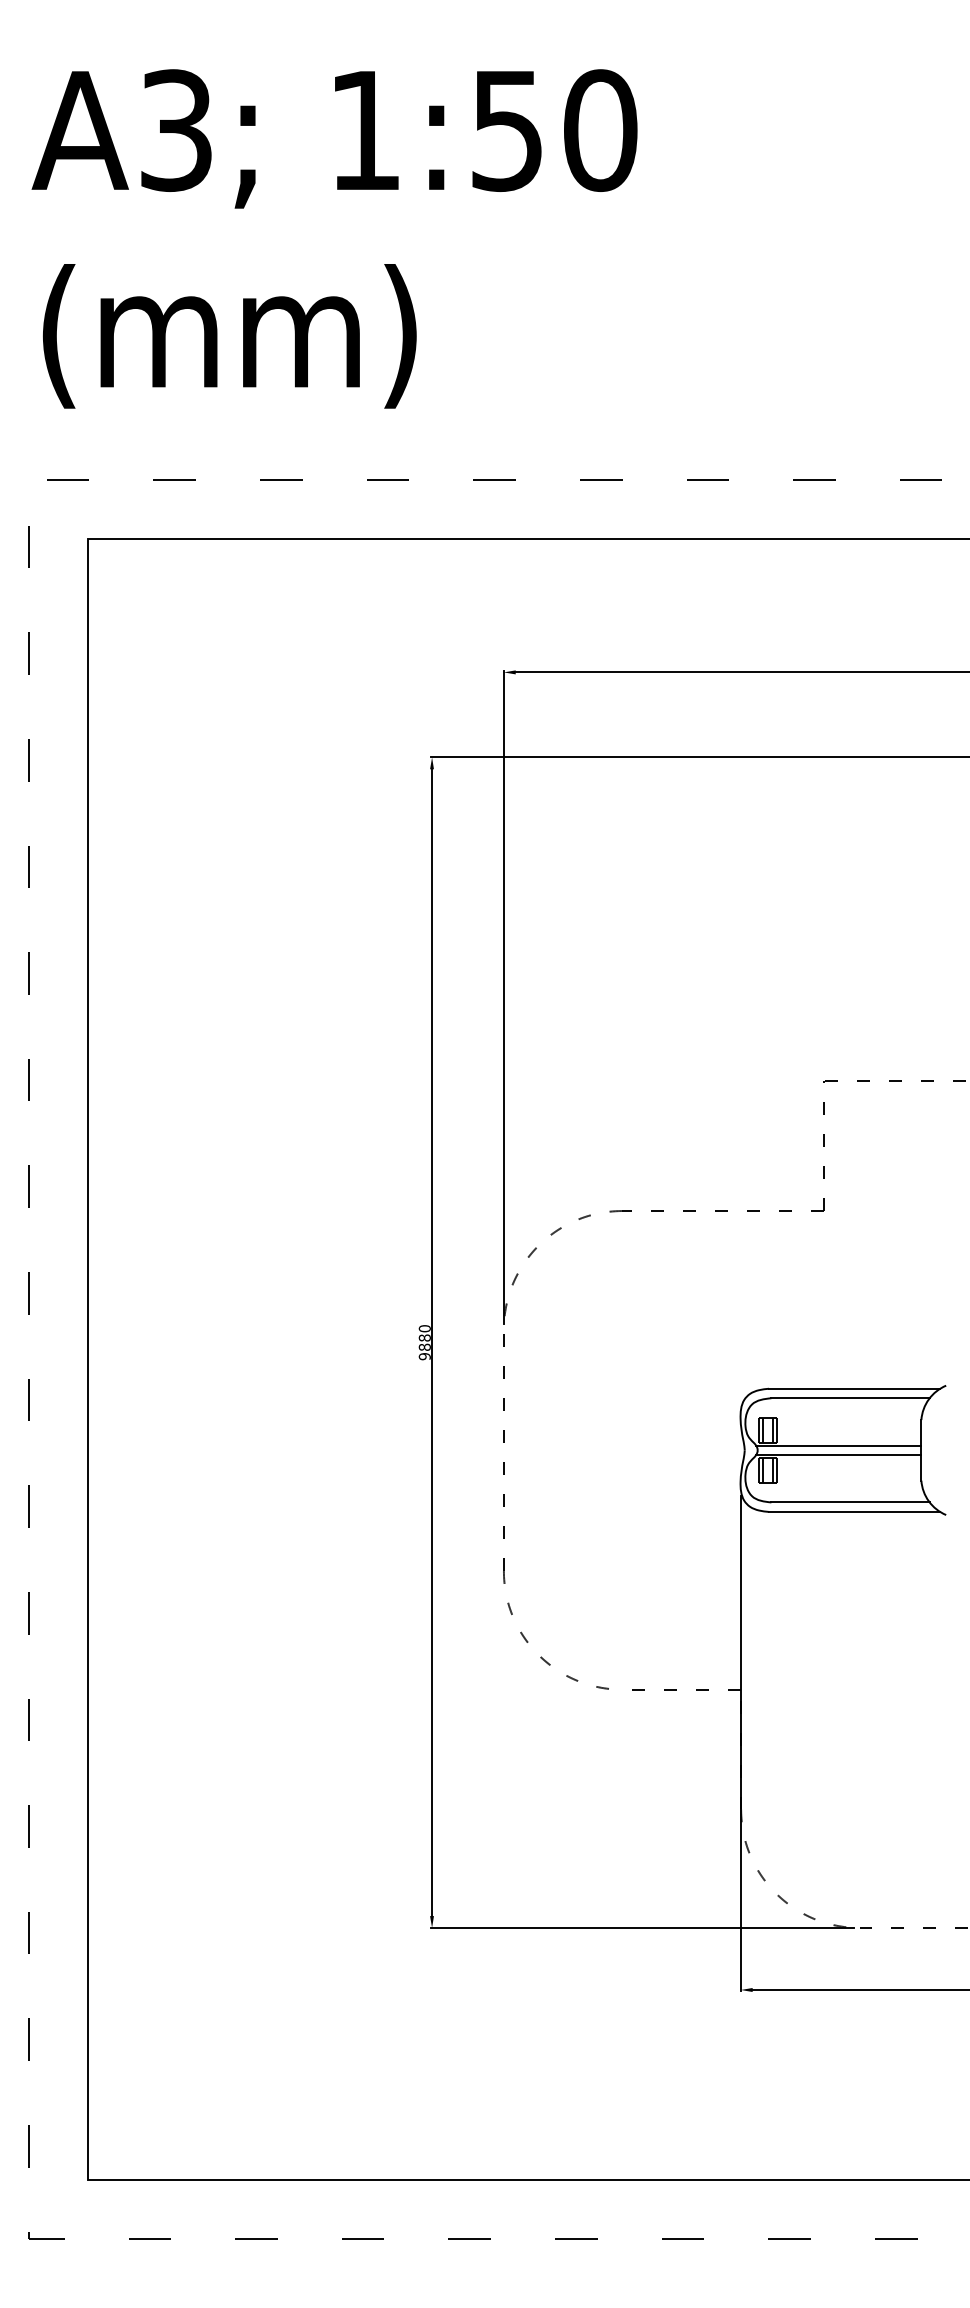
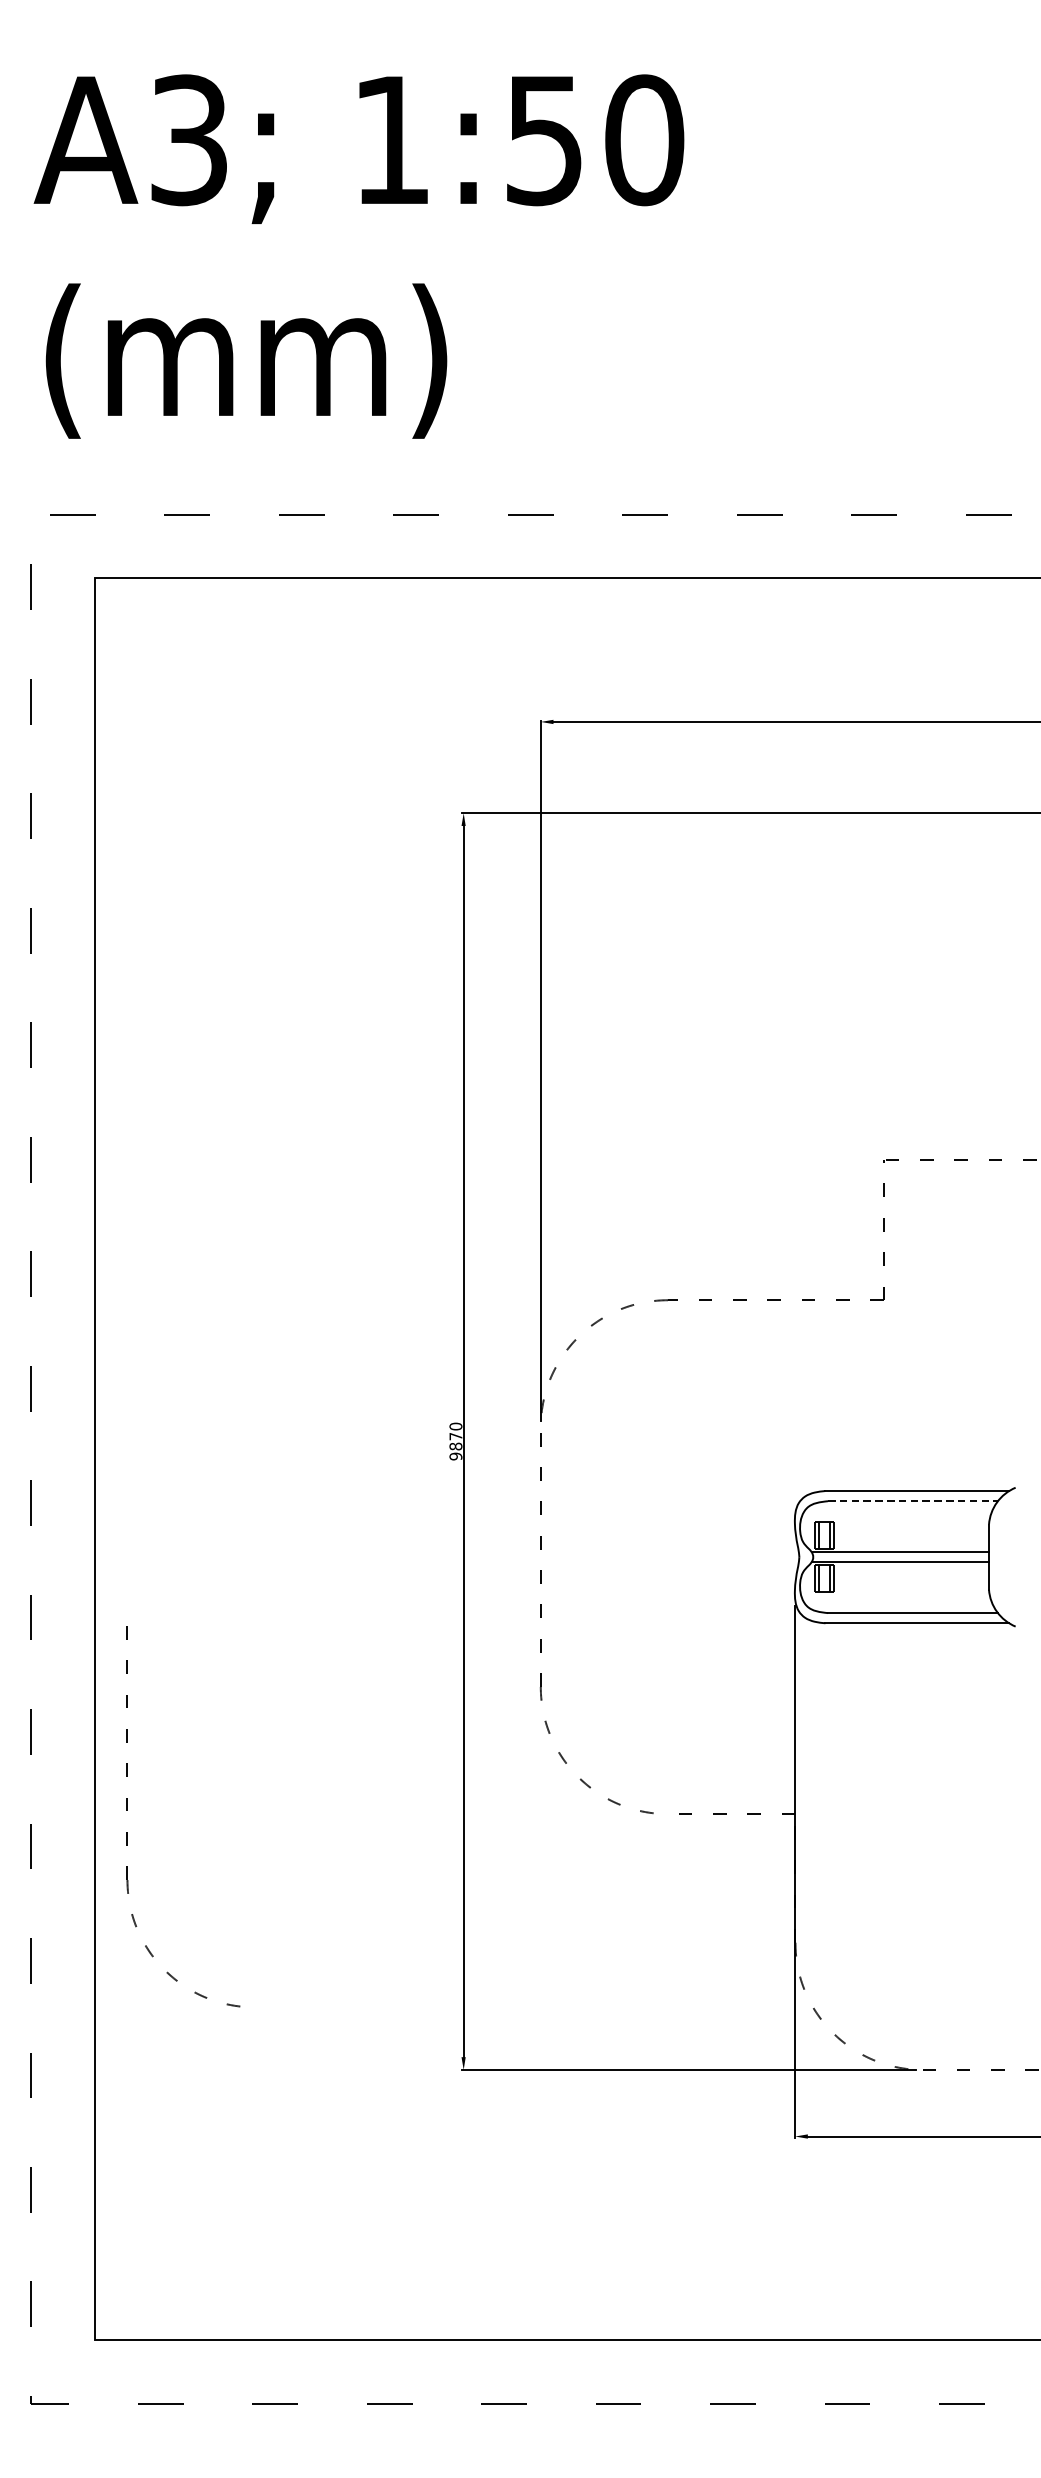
text: (424, 1337) -> (455, 1436), 9880 -> 9870
line: (851, 1398) -> (913, 1501), solid -> dashed
part: (119, 1686) -> (128, 1810), added

